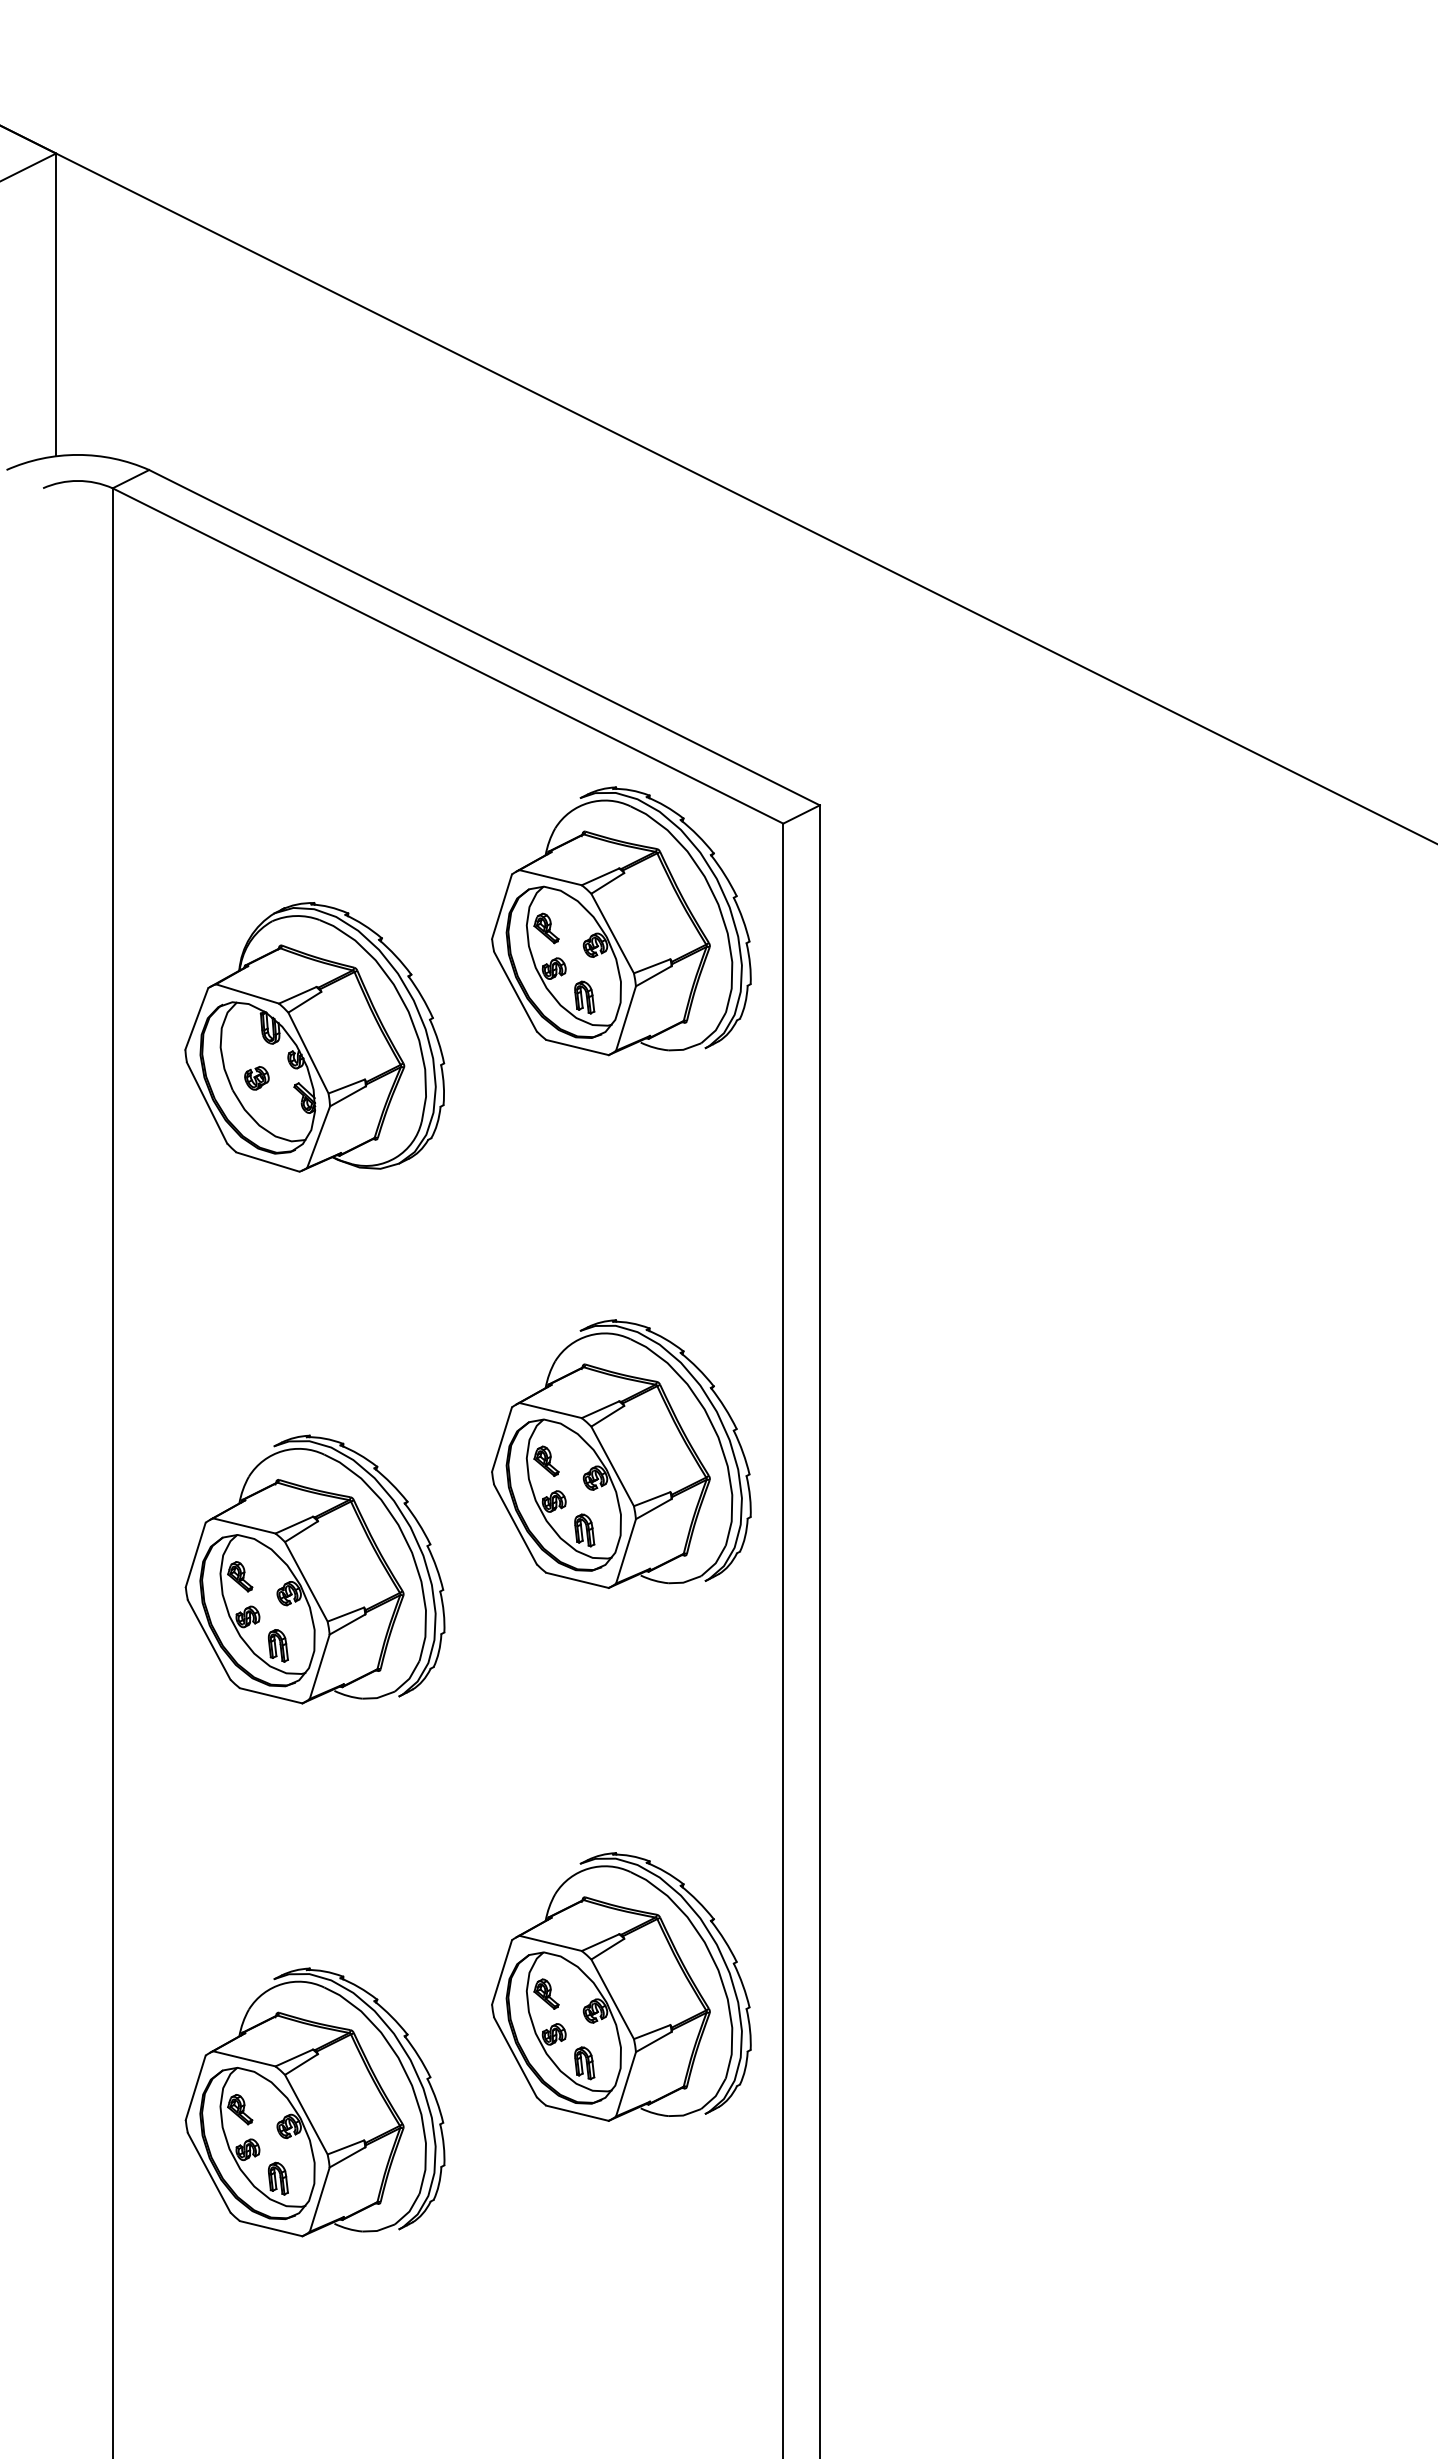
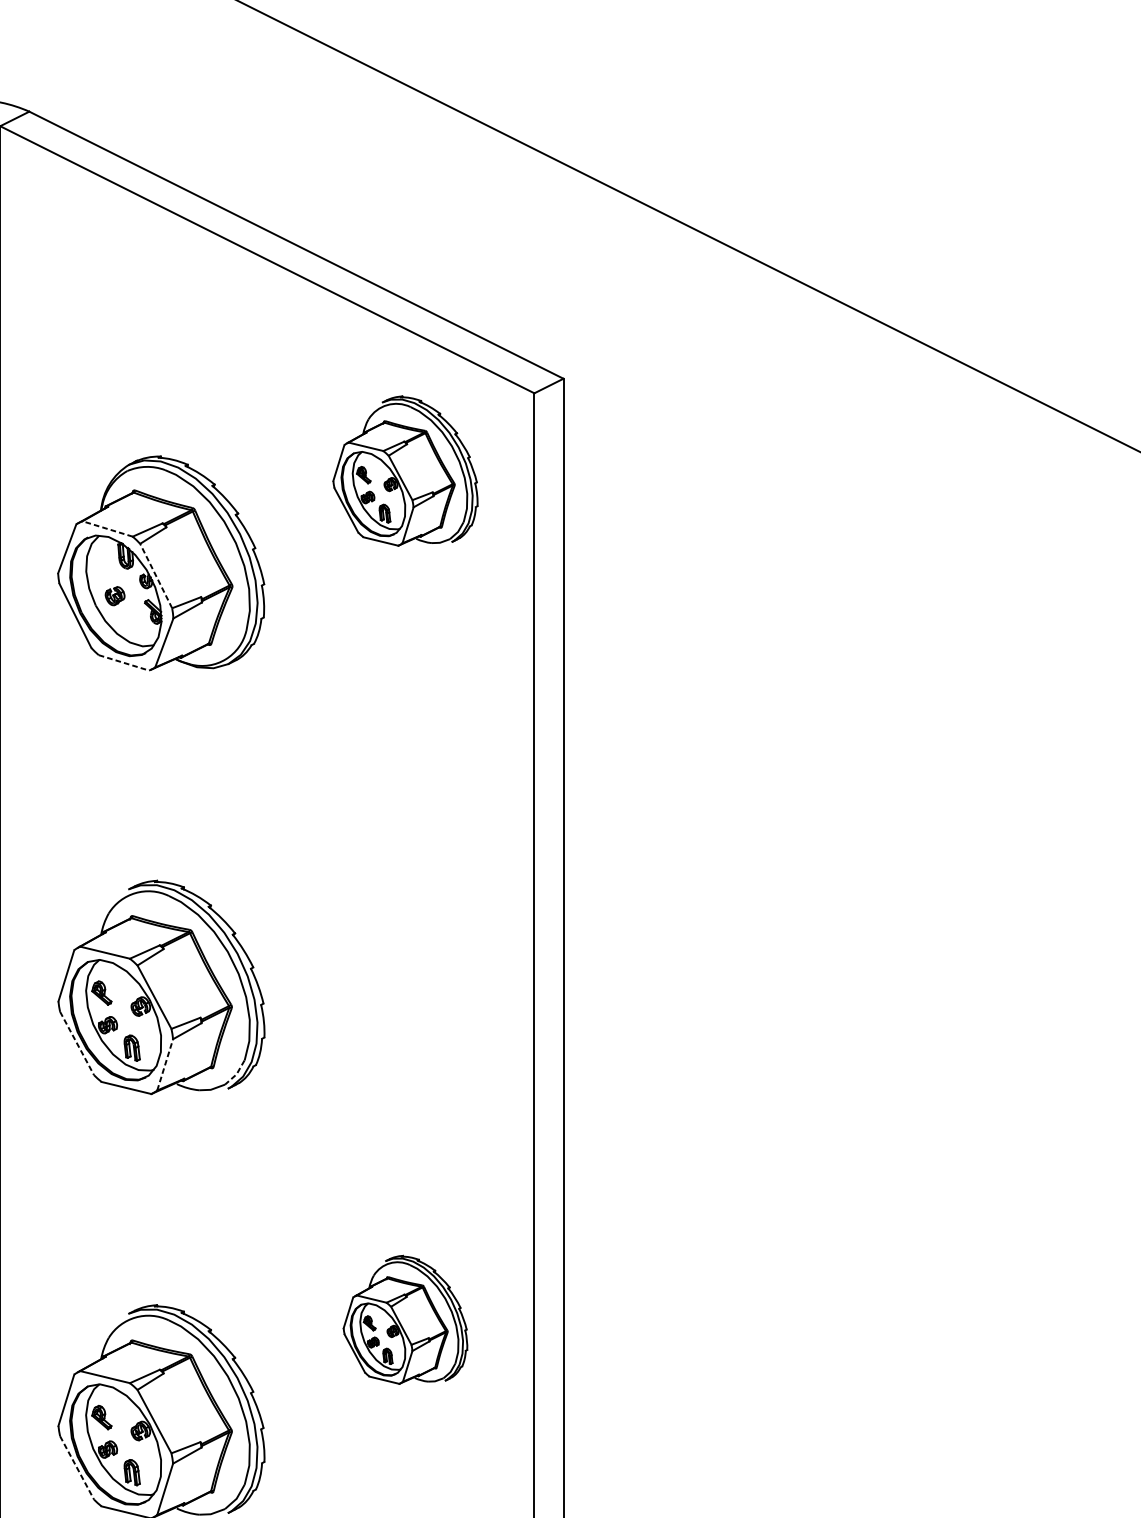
part: (621, 921) -> (405, 471), size x0.7
line: (247, 993) -> (107, 528), solid -> dashed
line: (308, 1052) -> (156, 575), solid -> dashed
line: (267, 1162) -> (123, 663), solid -> dashed
part: (621, 1453) -> (405, 894), removed
line: (209, 1640) -> (77, 1043), solid -> dashed
line: (319, 1666) -> (164, 1064), solid -> dashed
line: (409, 1678) -> (236, 1074), solid -> dashed
part: (621, 1986) -> (405, 1319), size x0.6
line: (209, 2173) -> (77, 1468), solid -> dashed

